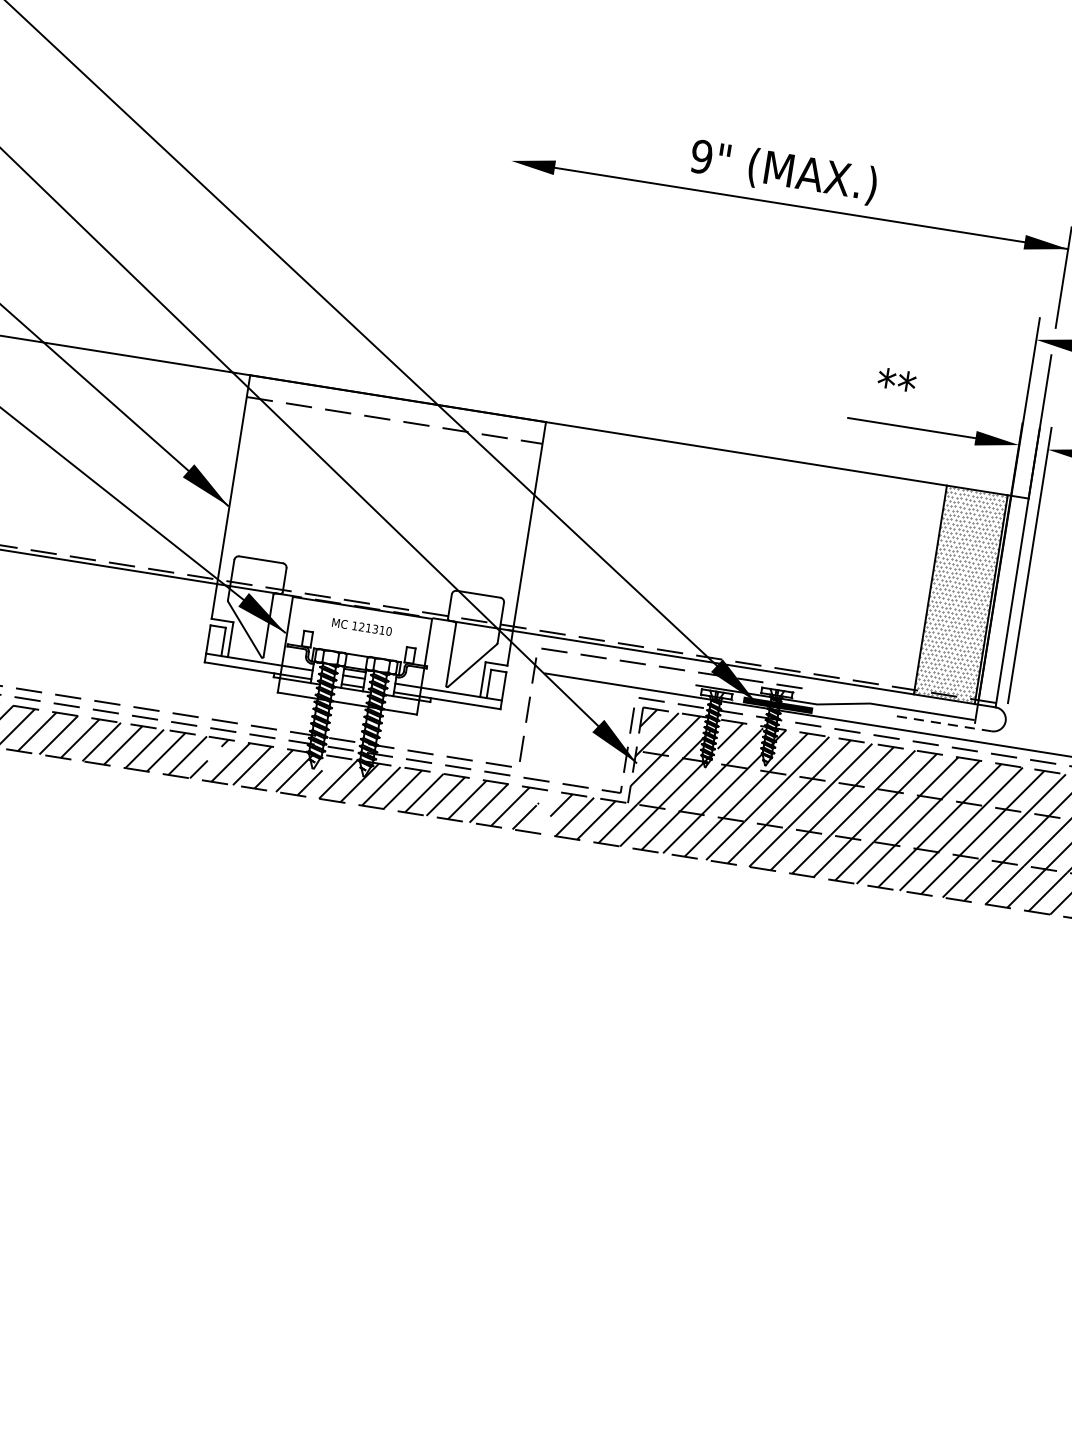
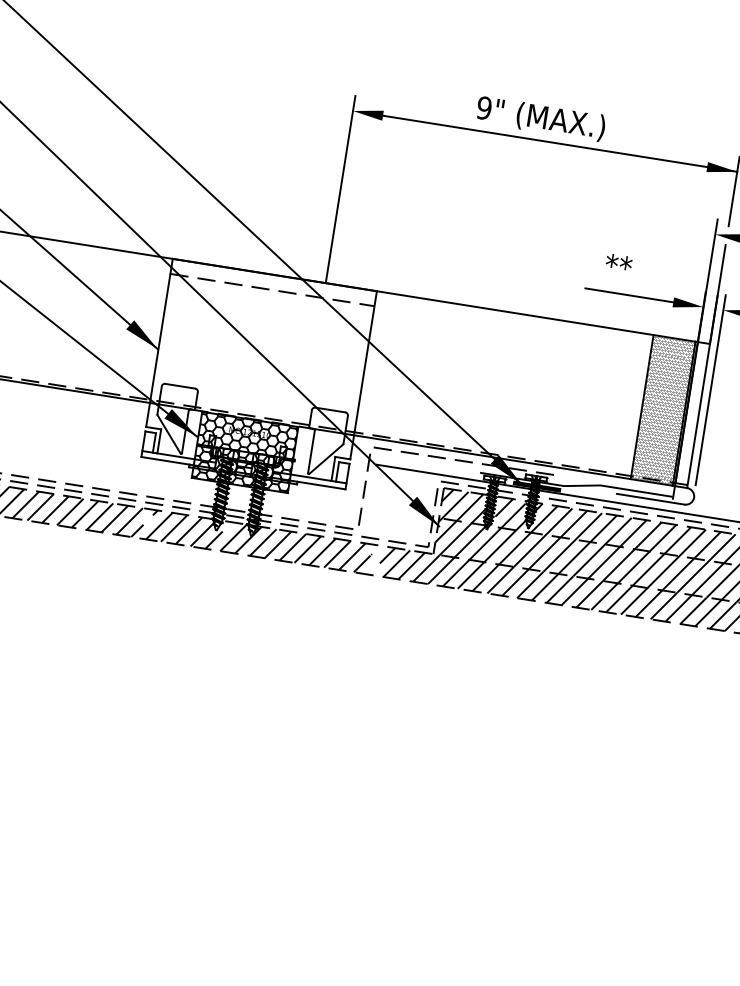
line: (493, 274) -> (340, 189), added
hatch: (354, 655) -> (244, 452), added
line: (942, 723) -> (650, 499), dashed -> solid

